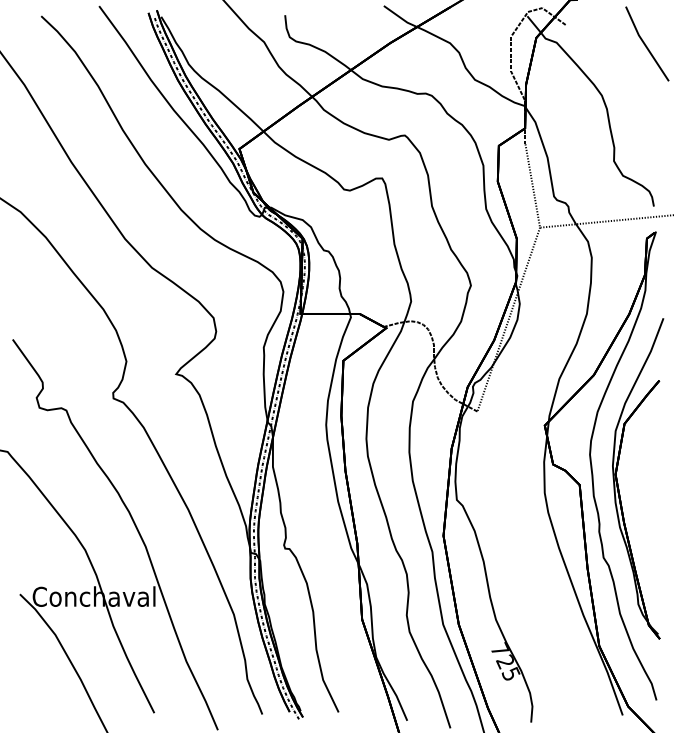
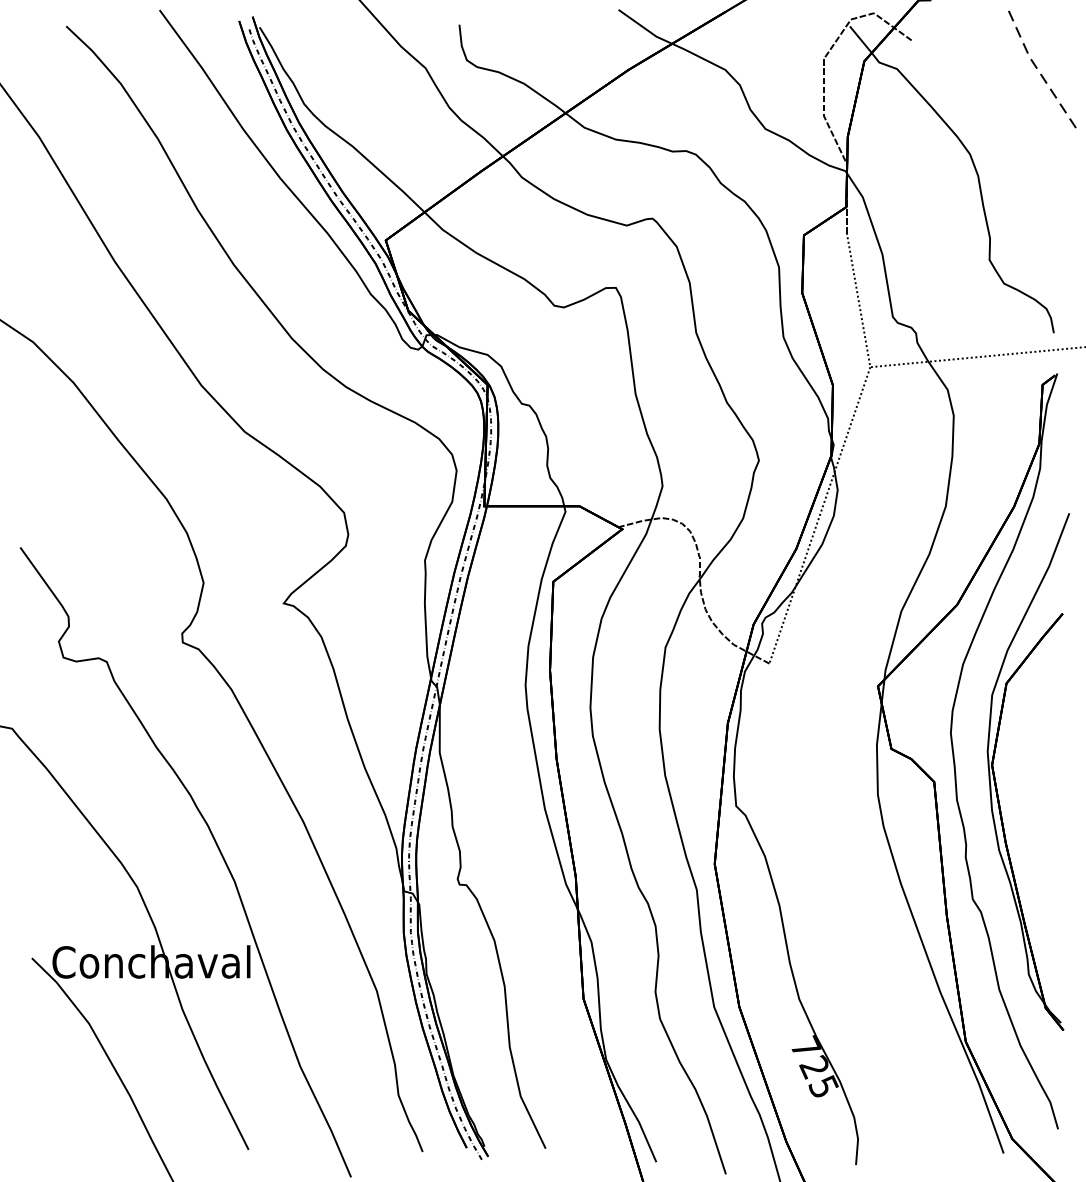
line: (644, 44) -> (1038, 71), solid -> dashed

